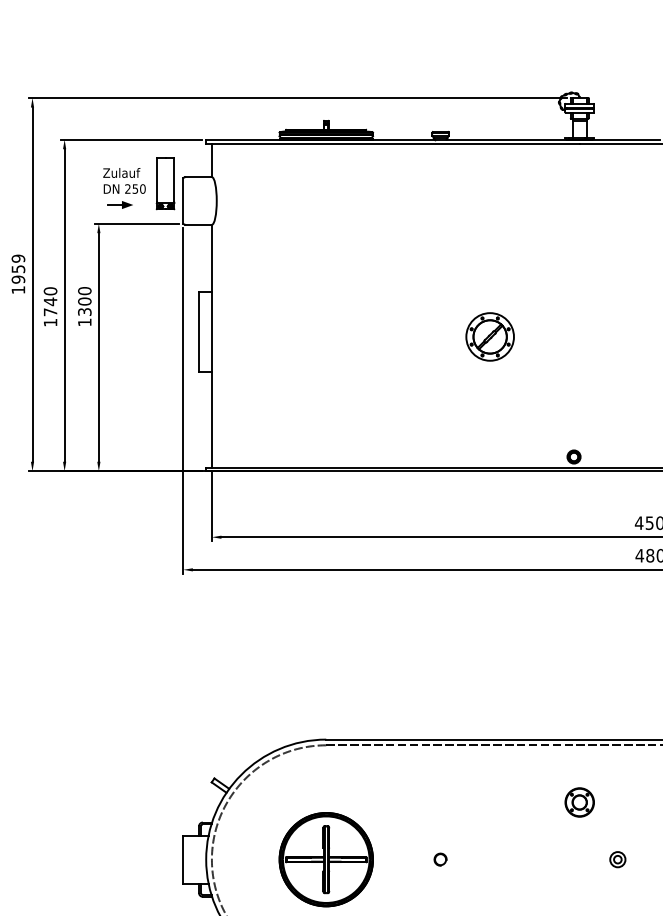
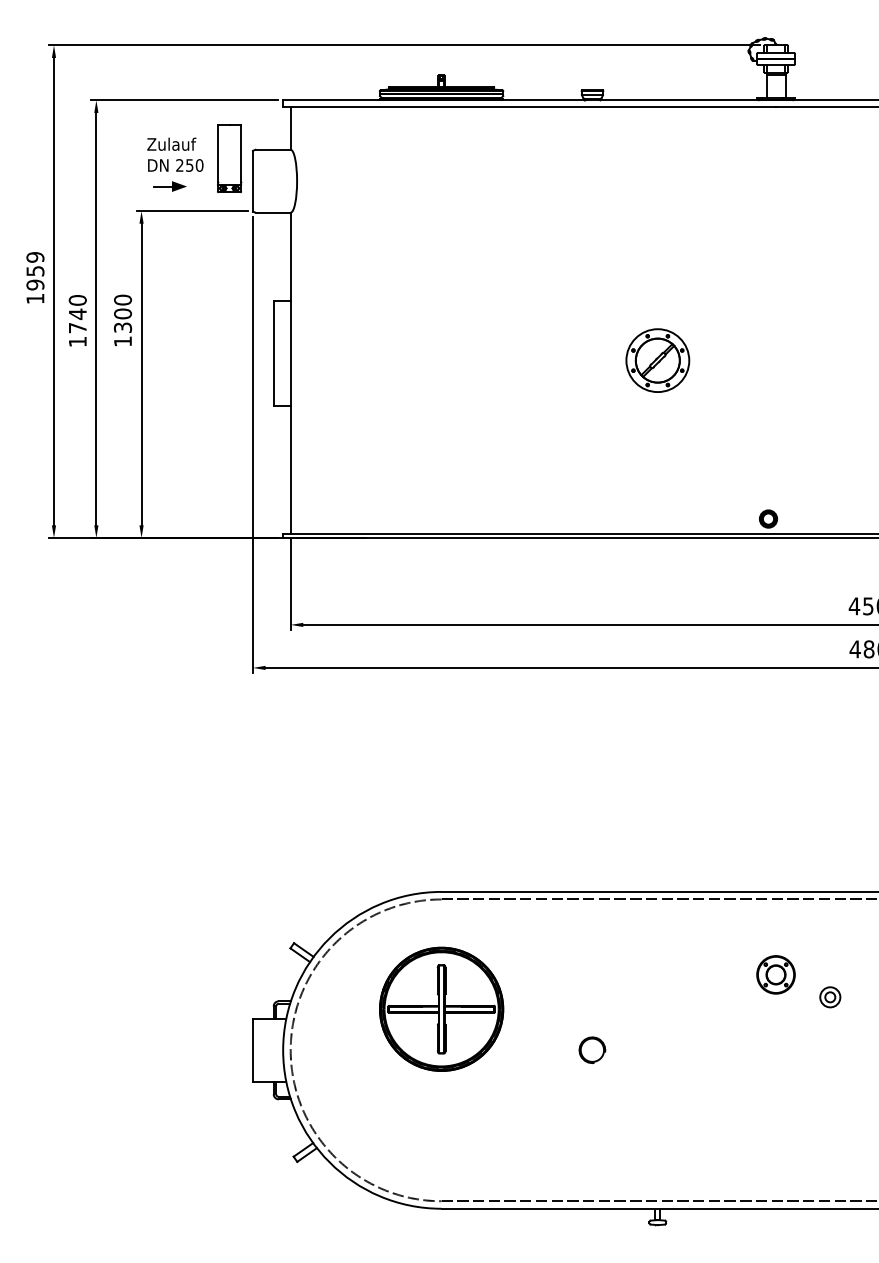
part: (326, 859) -> (441, 1008), moved
part: (440, 859) -> (592, 1050), size x1.6
part: (617, 859) -> (830, 997), moved

